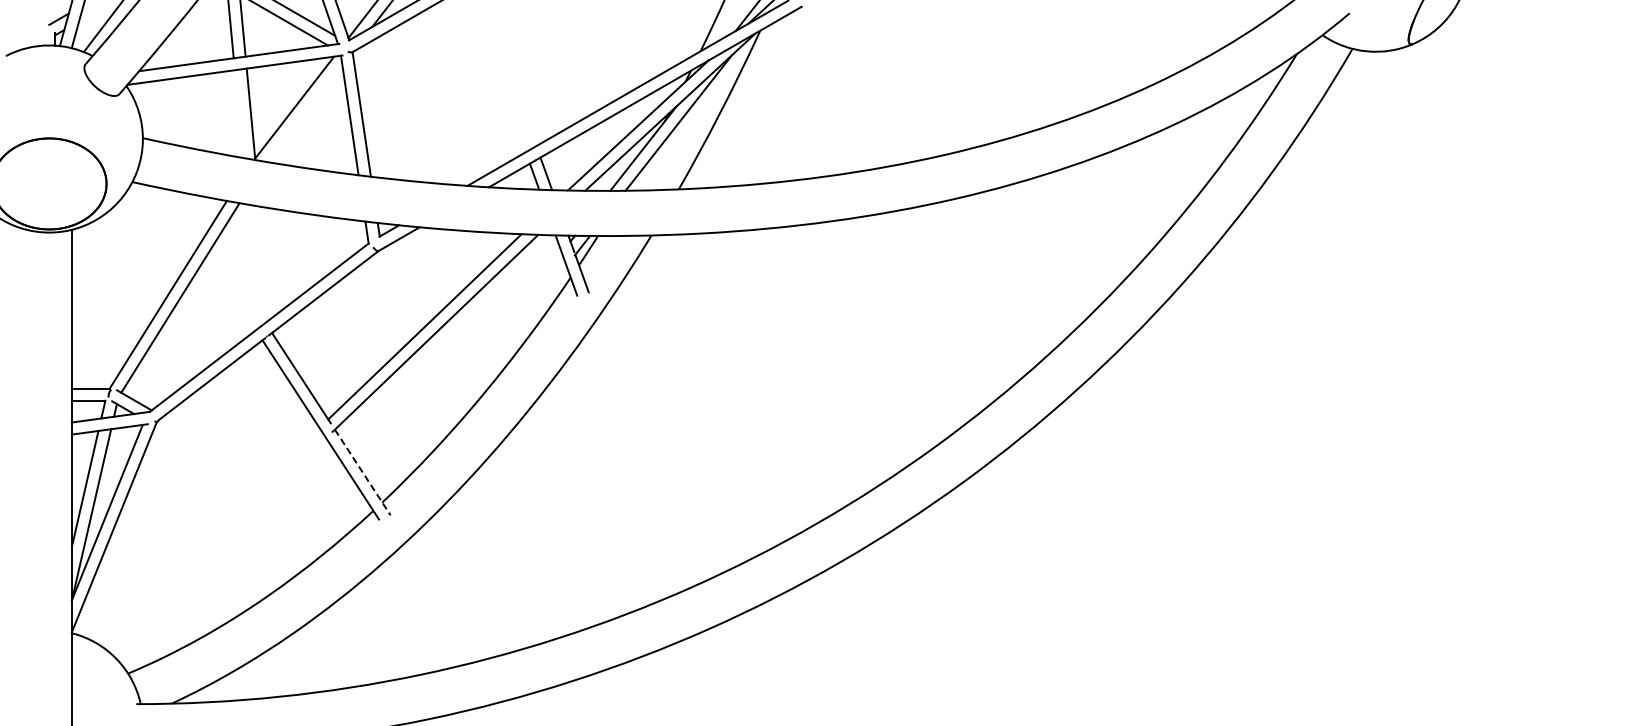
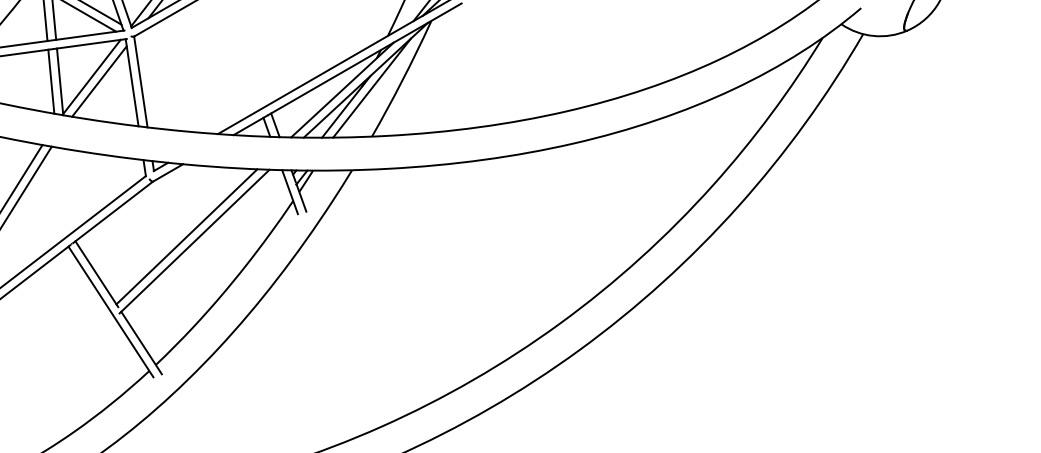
line: (304, 113) -> (99, 81), added
line: (238, 114) -> (50, 82), added
line: (363, 472) -> (142, 343), dashed -> solid

